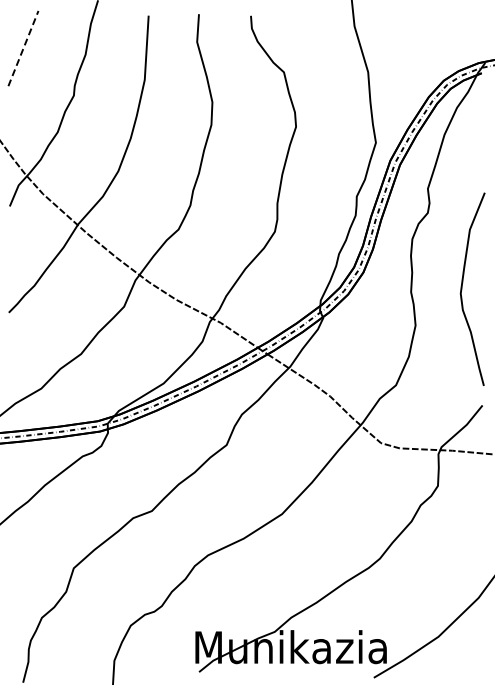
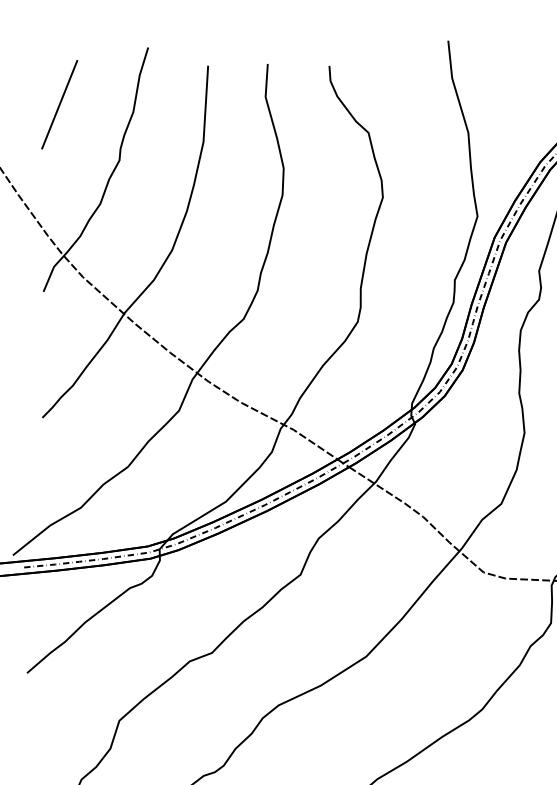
line: (23, 48) -> (59, 104), dashed -> solid

